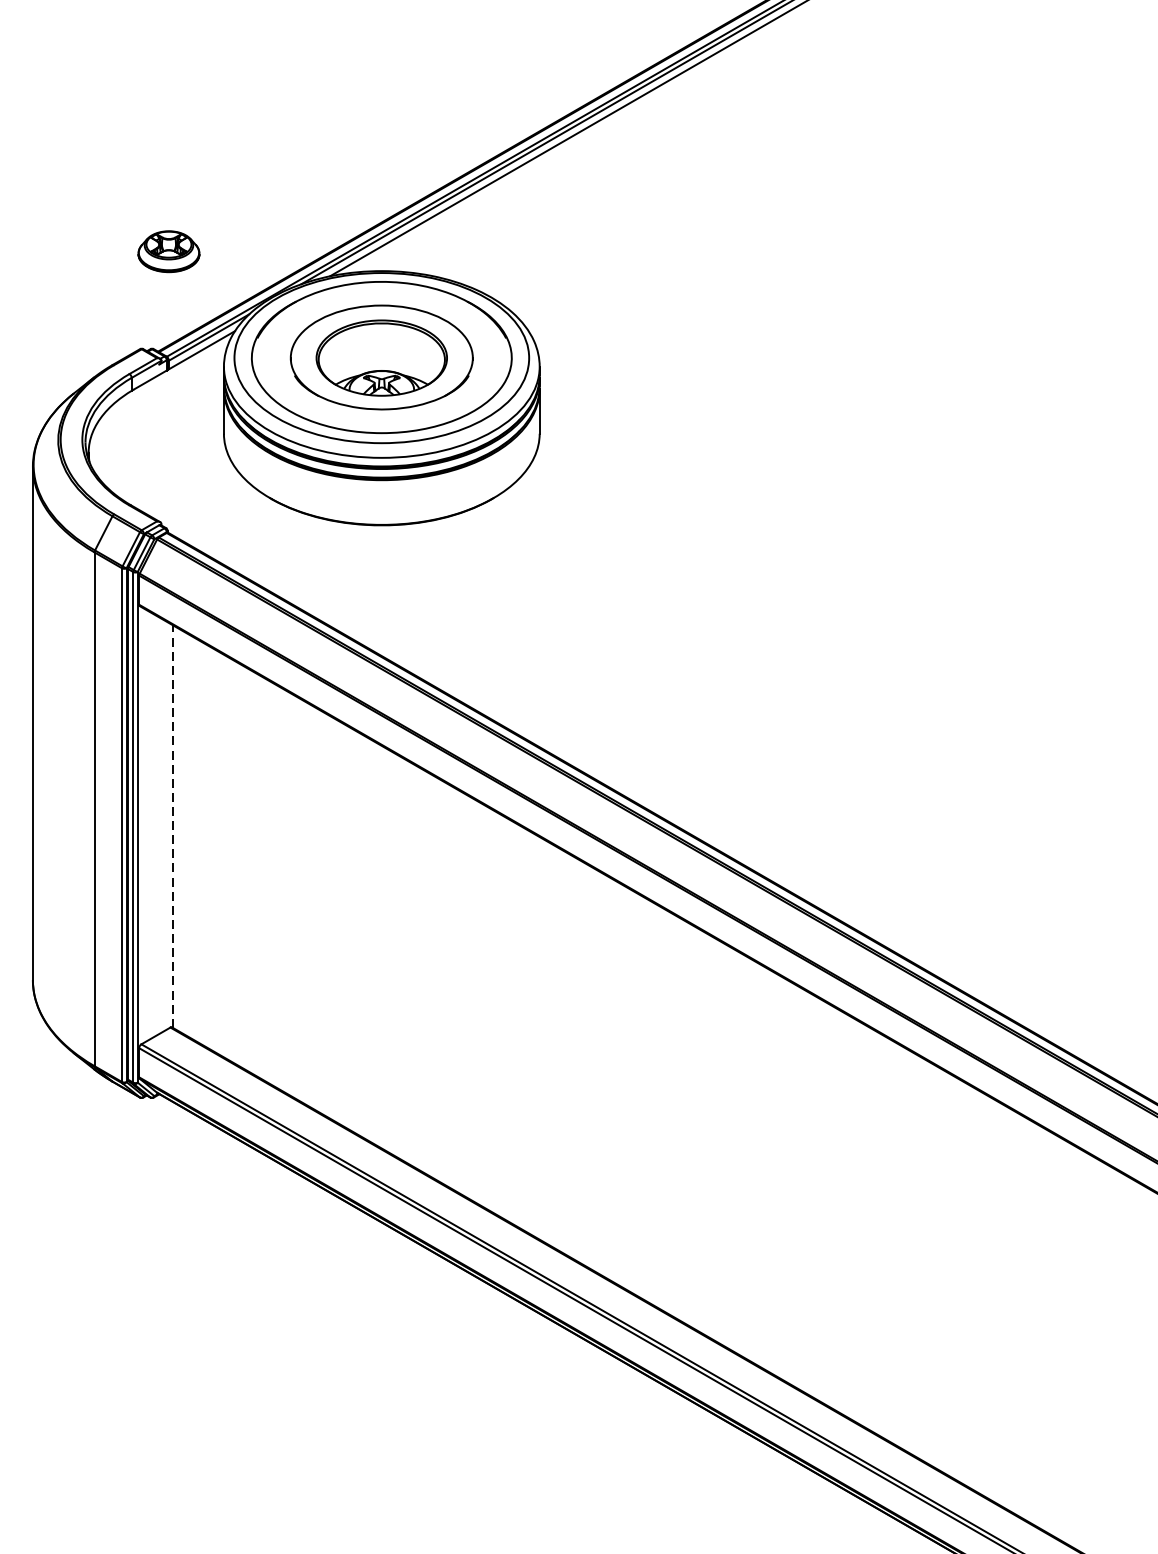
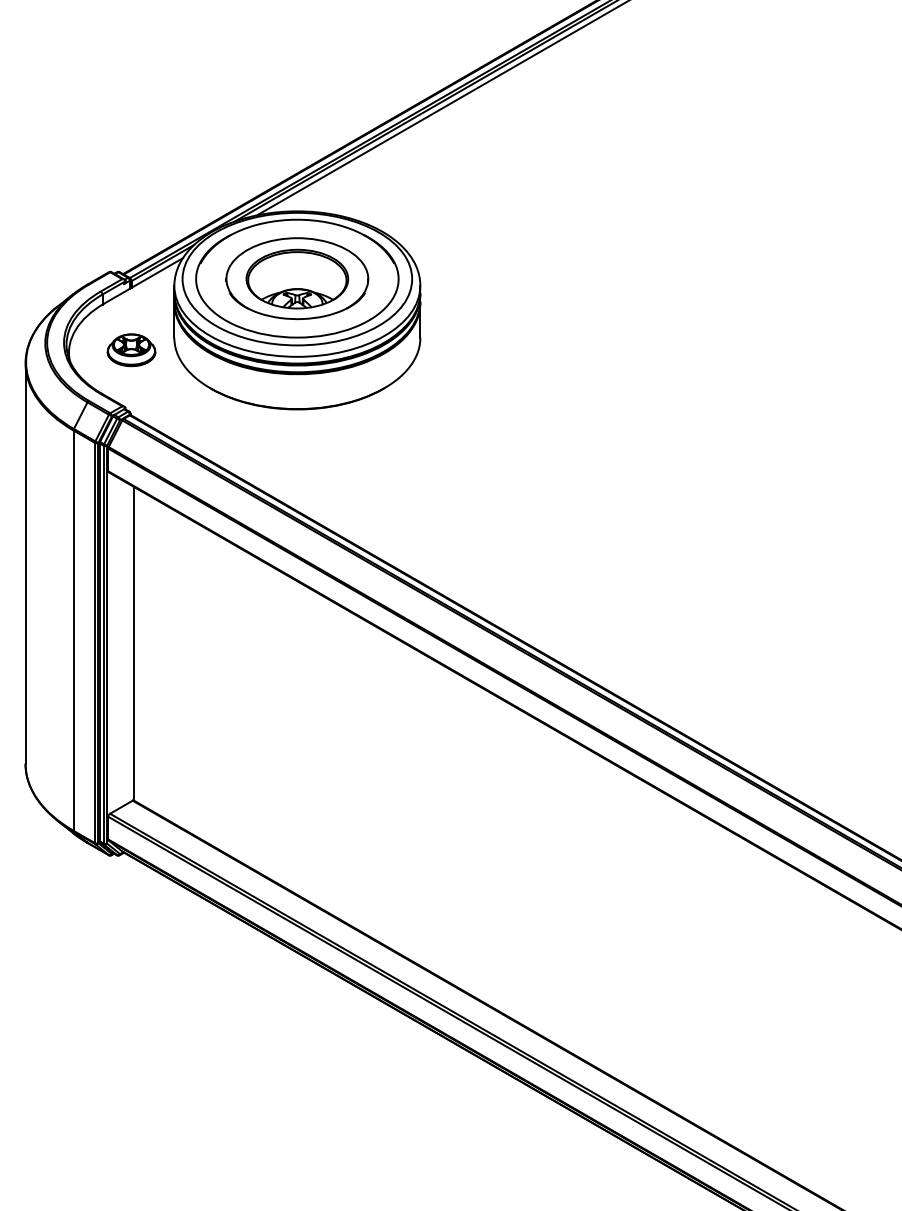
part: (168, 252) -> (131, 350), moved
line: (172, 827) -> (134, 644), dashed -> solid

